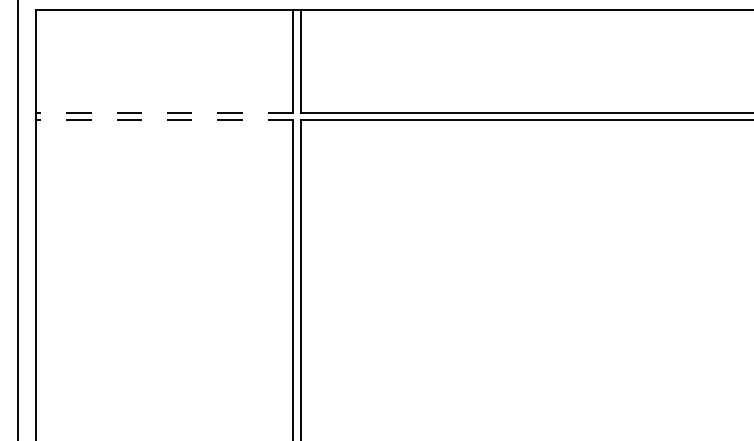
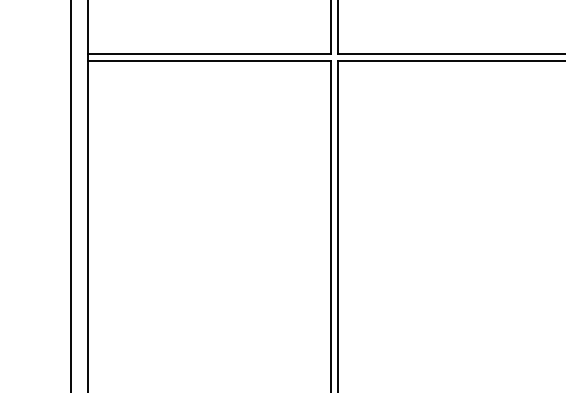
line: (164, 112) -> (209, 53), dashed -> solid
line: (164, 120) -> (209, 61), dashed -> solid

